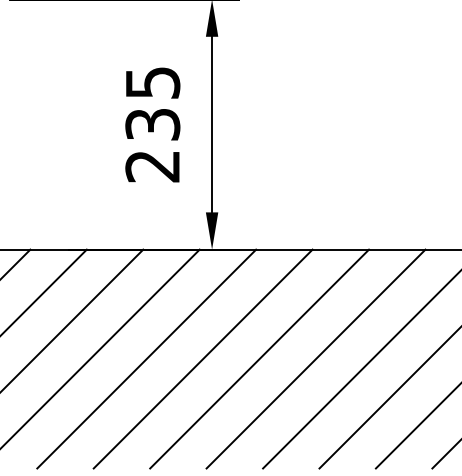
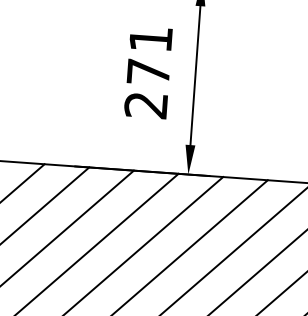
text: (152, 103) -> (149, 55), 235 -> 271

